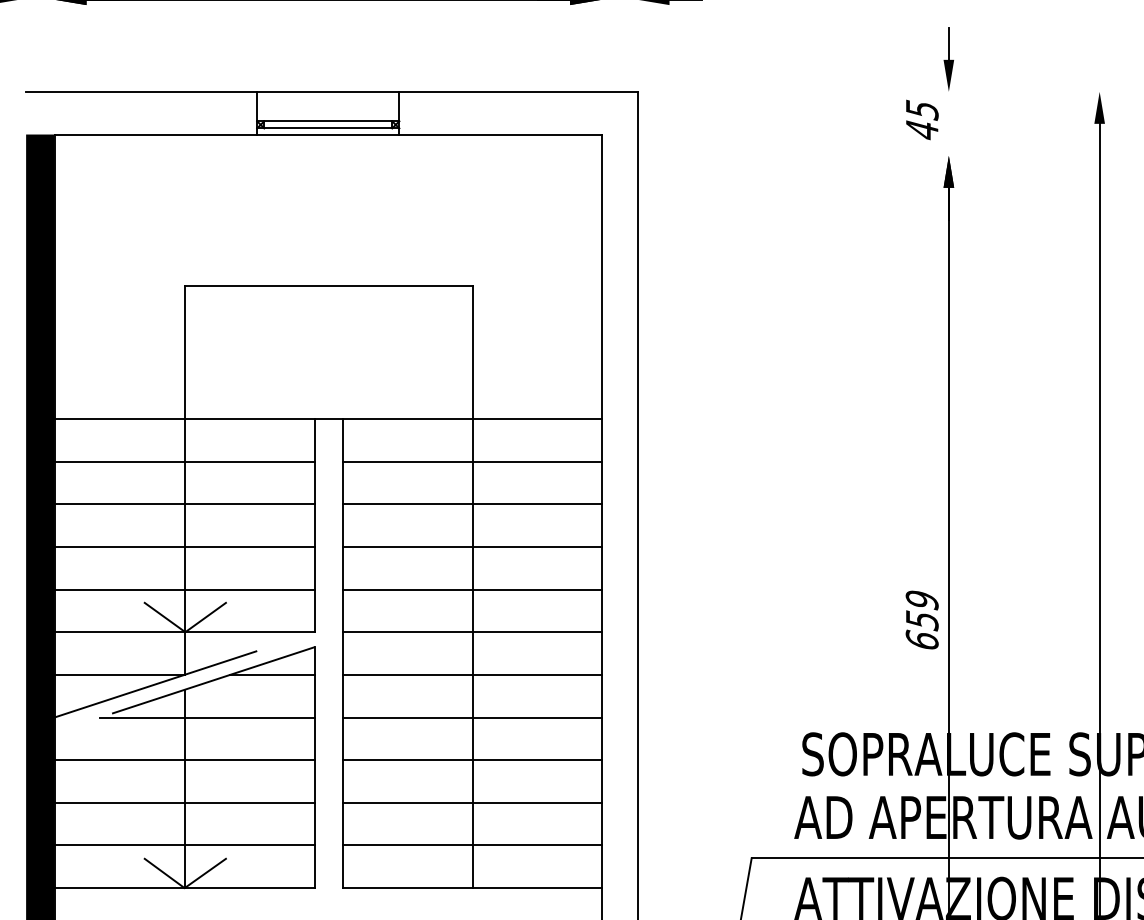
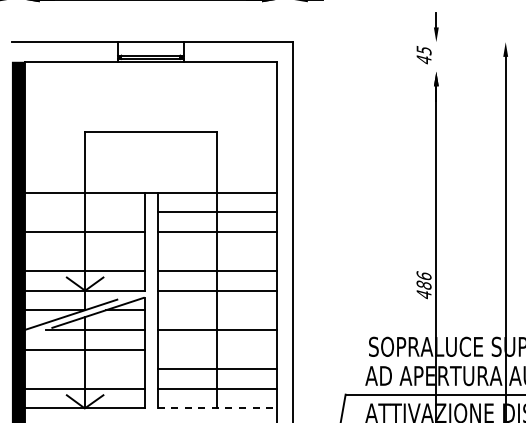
line: (183, 462) -> (84, 212), removed
line: (183, 546) -> (84, 251), removed
line: (470, 546) -> (216, 251), removed
text: (920, 620) -> (423, 285), 659 -> 486
line: (470, 675) -> (216, 310), removed
line: (470, 760) -> (216, 349), removed
line: (183, 803) -> (84, 369), removed
line: (473, 888) -> (217, 408), solid -> dashed

